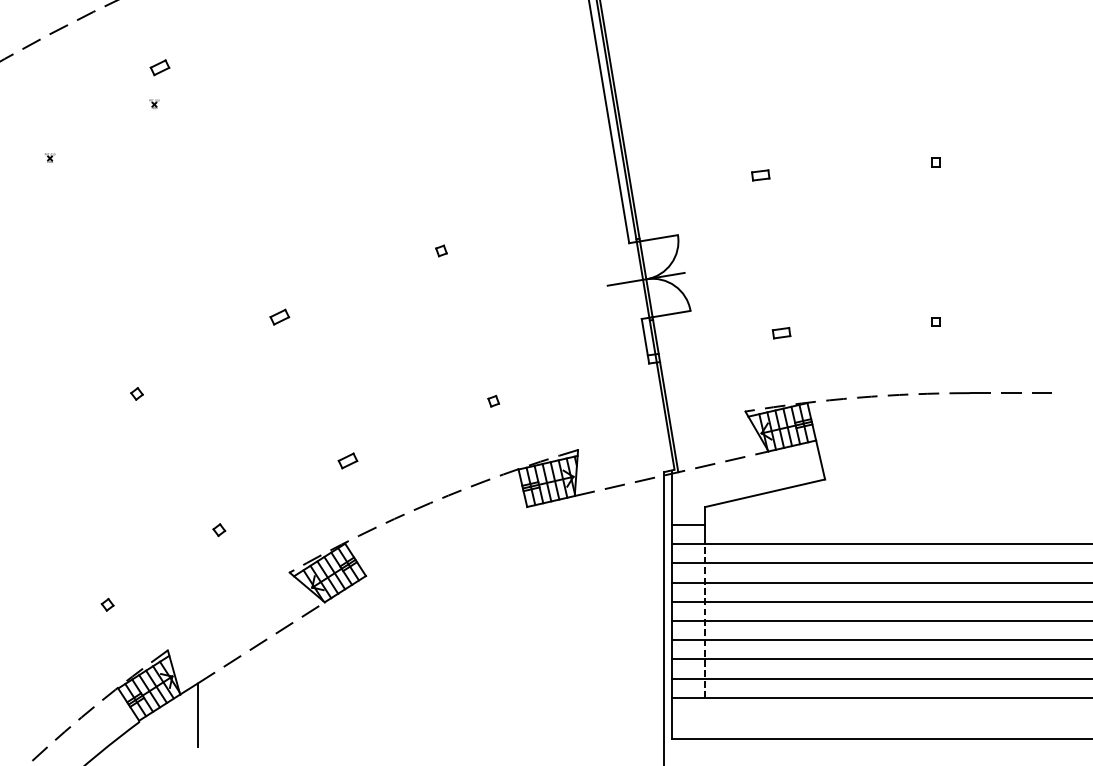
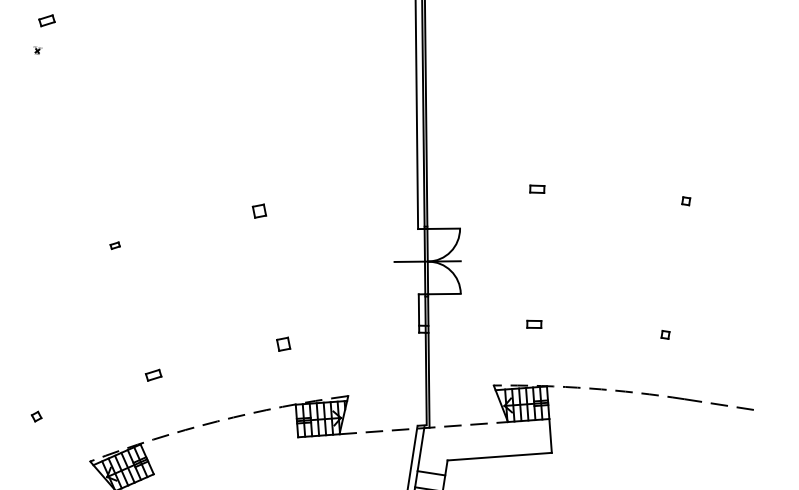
part: (441, 250) -> (259, 210), size x1.6
part: (279, 316) -> (114, 245), size x0.6
part: (493, 400) -> (283, 343), size x1.6

